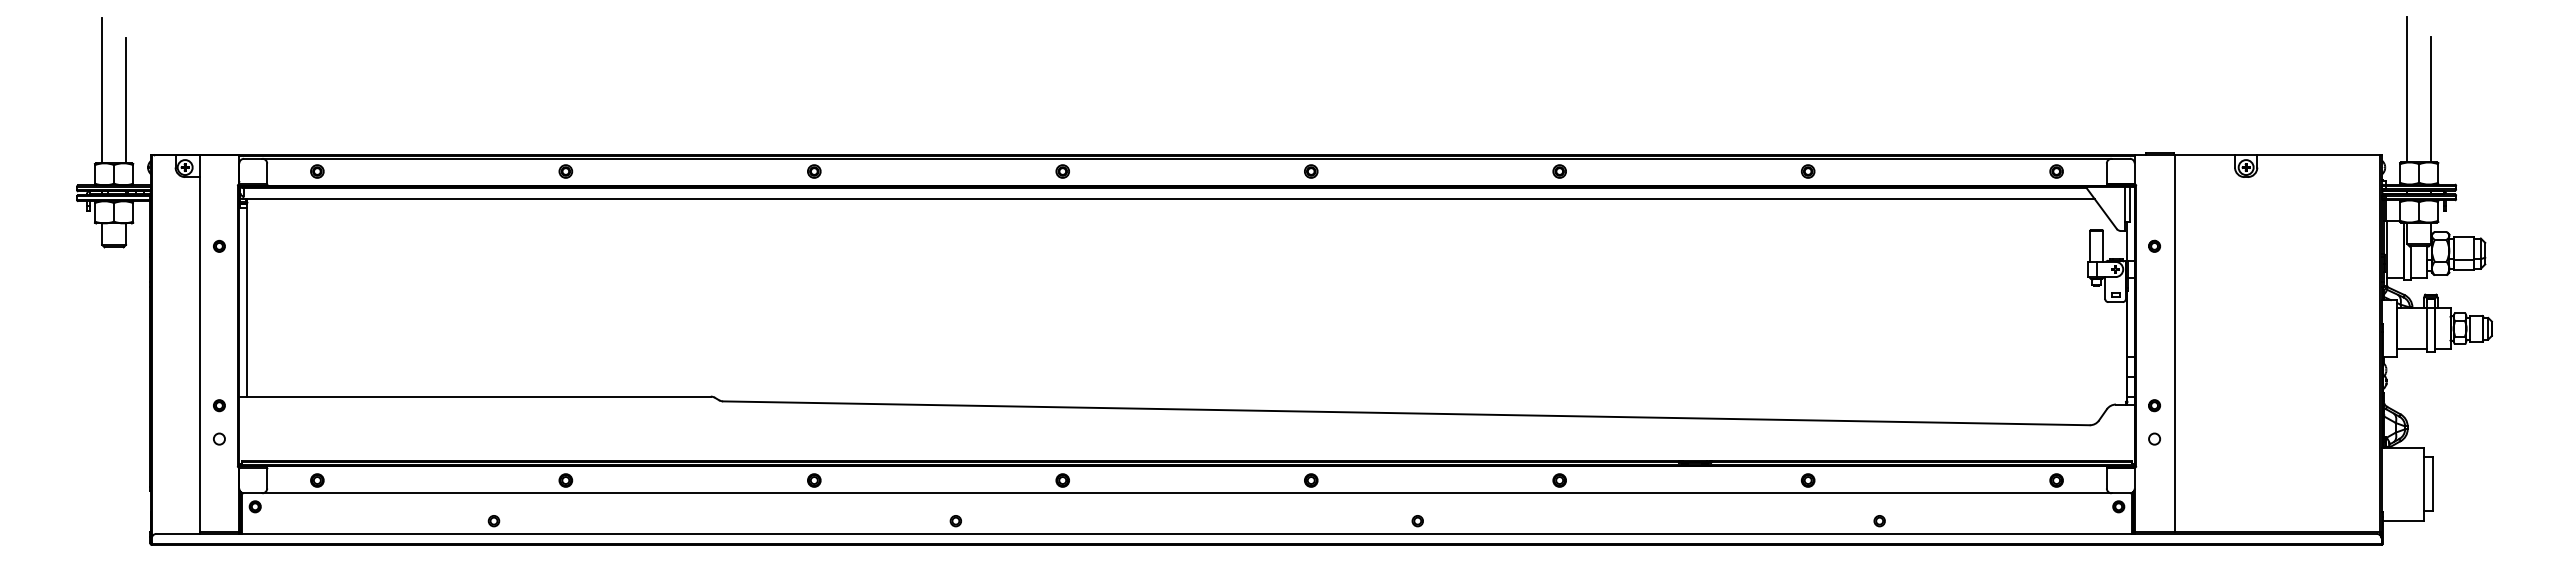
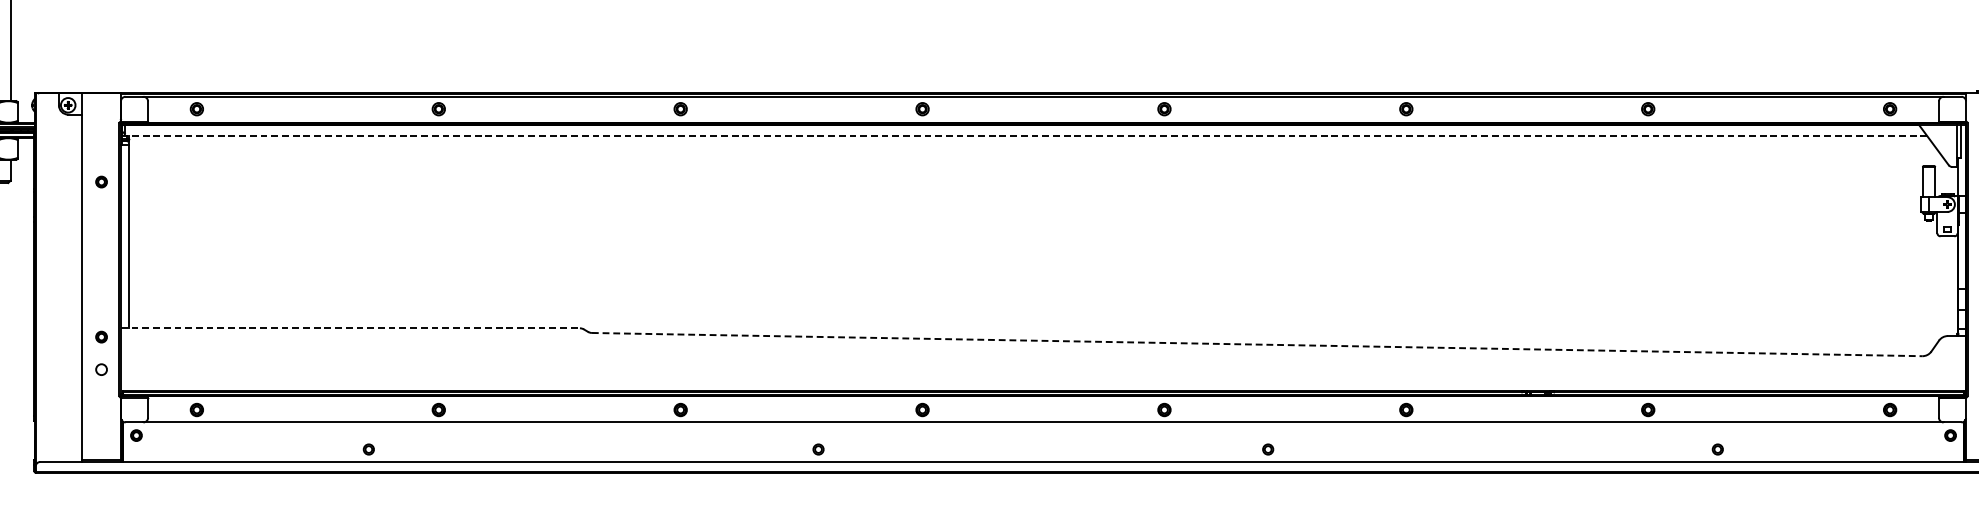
line: (1168, 199) -> (1025, 136), solid -> dashed
line: (475, 396) -> (350, 328), solid -> dashed
line: (1406, 413) -> (1257, 344), solid -> dashed

